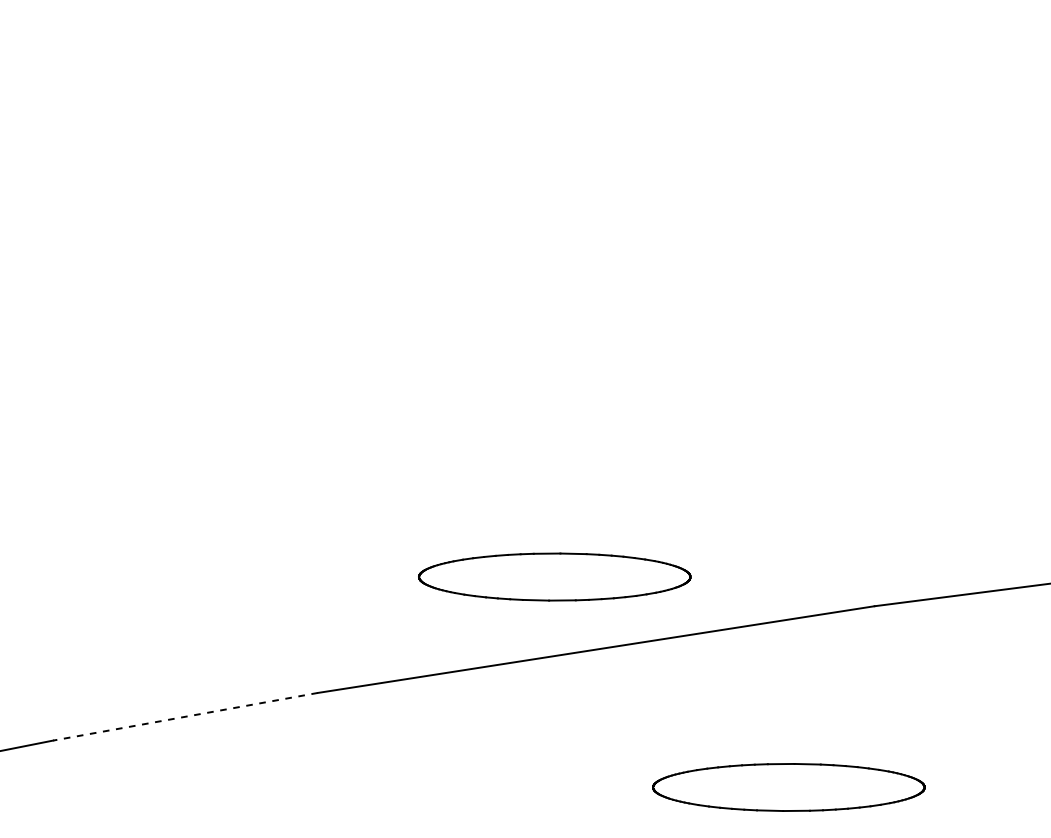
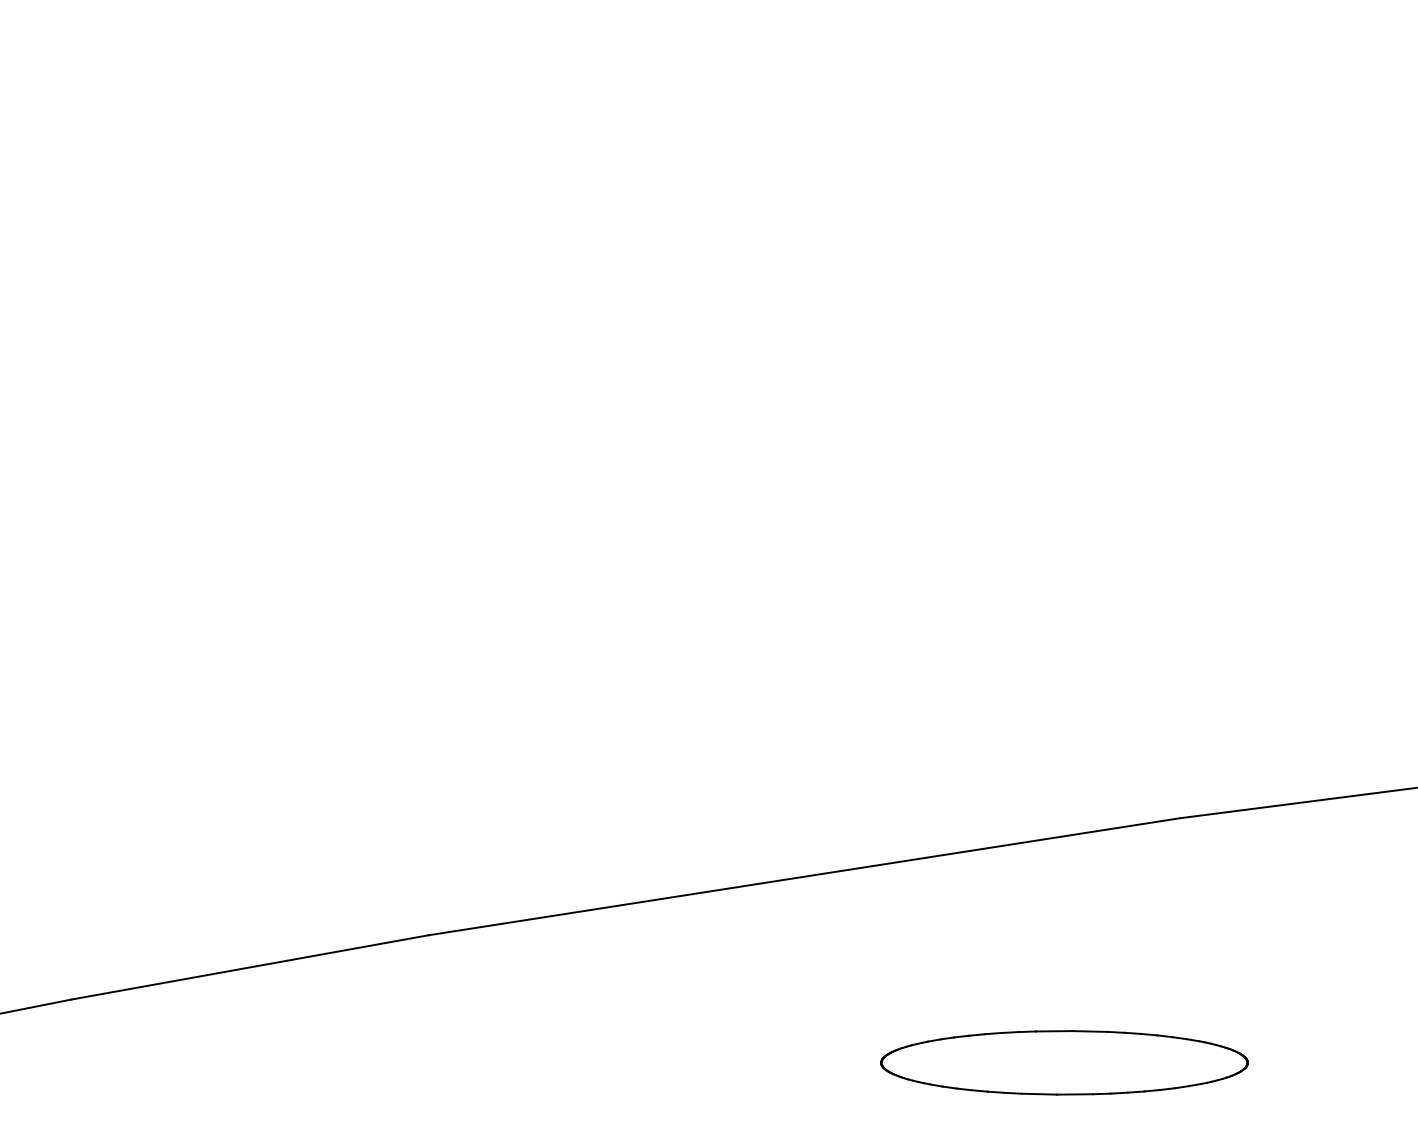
part: (554, 576) -> (748, 778), removed
line: (185, 716) -> (250, 967), dashed -> solid

